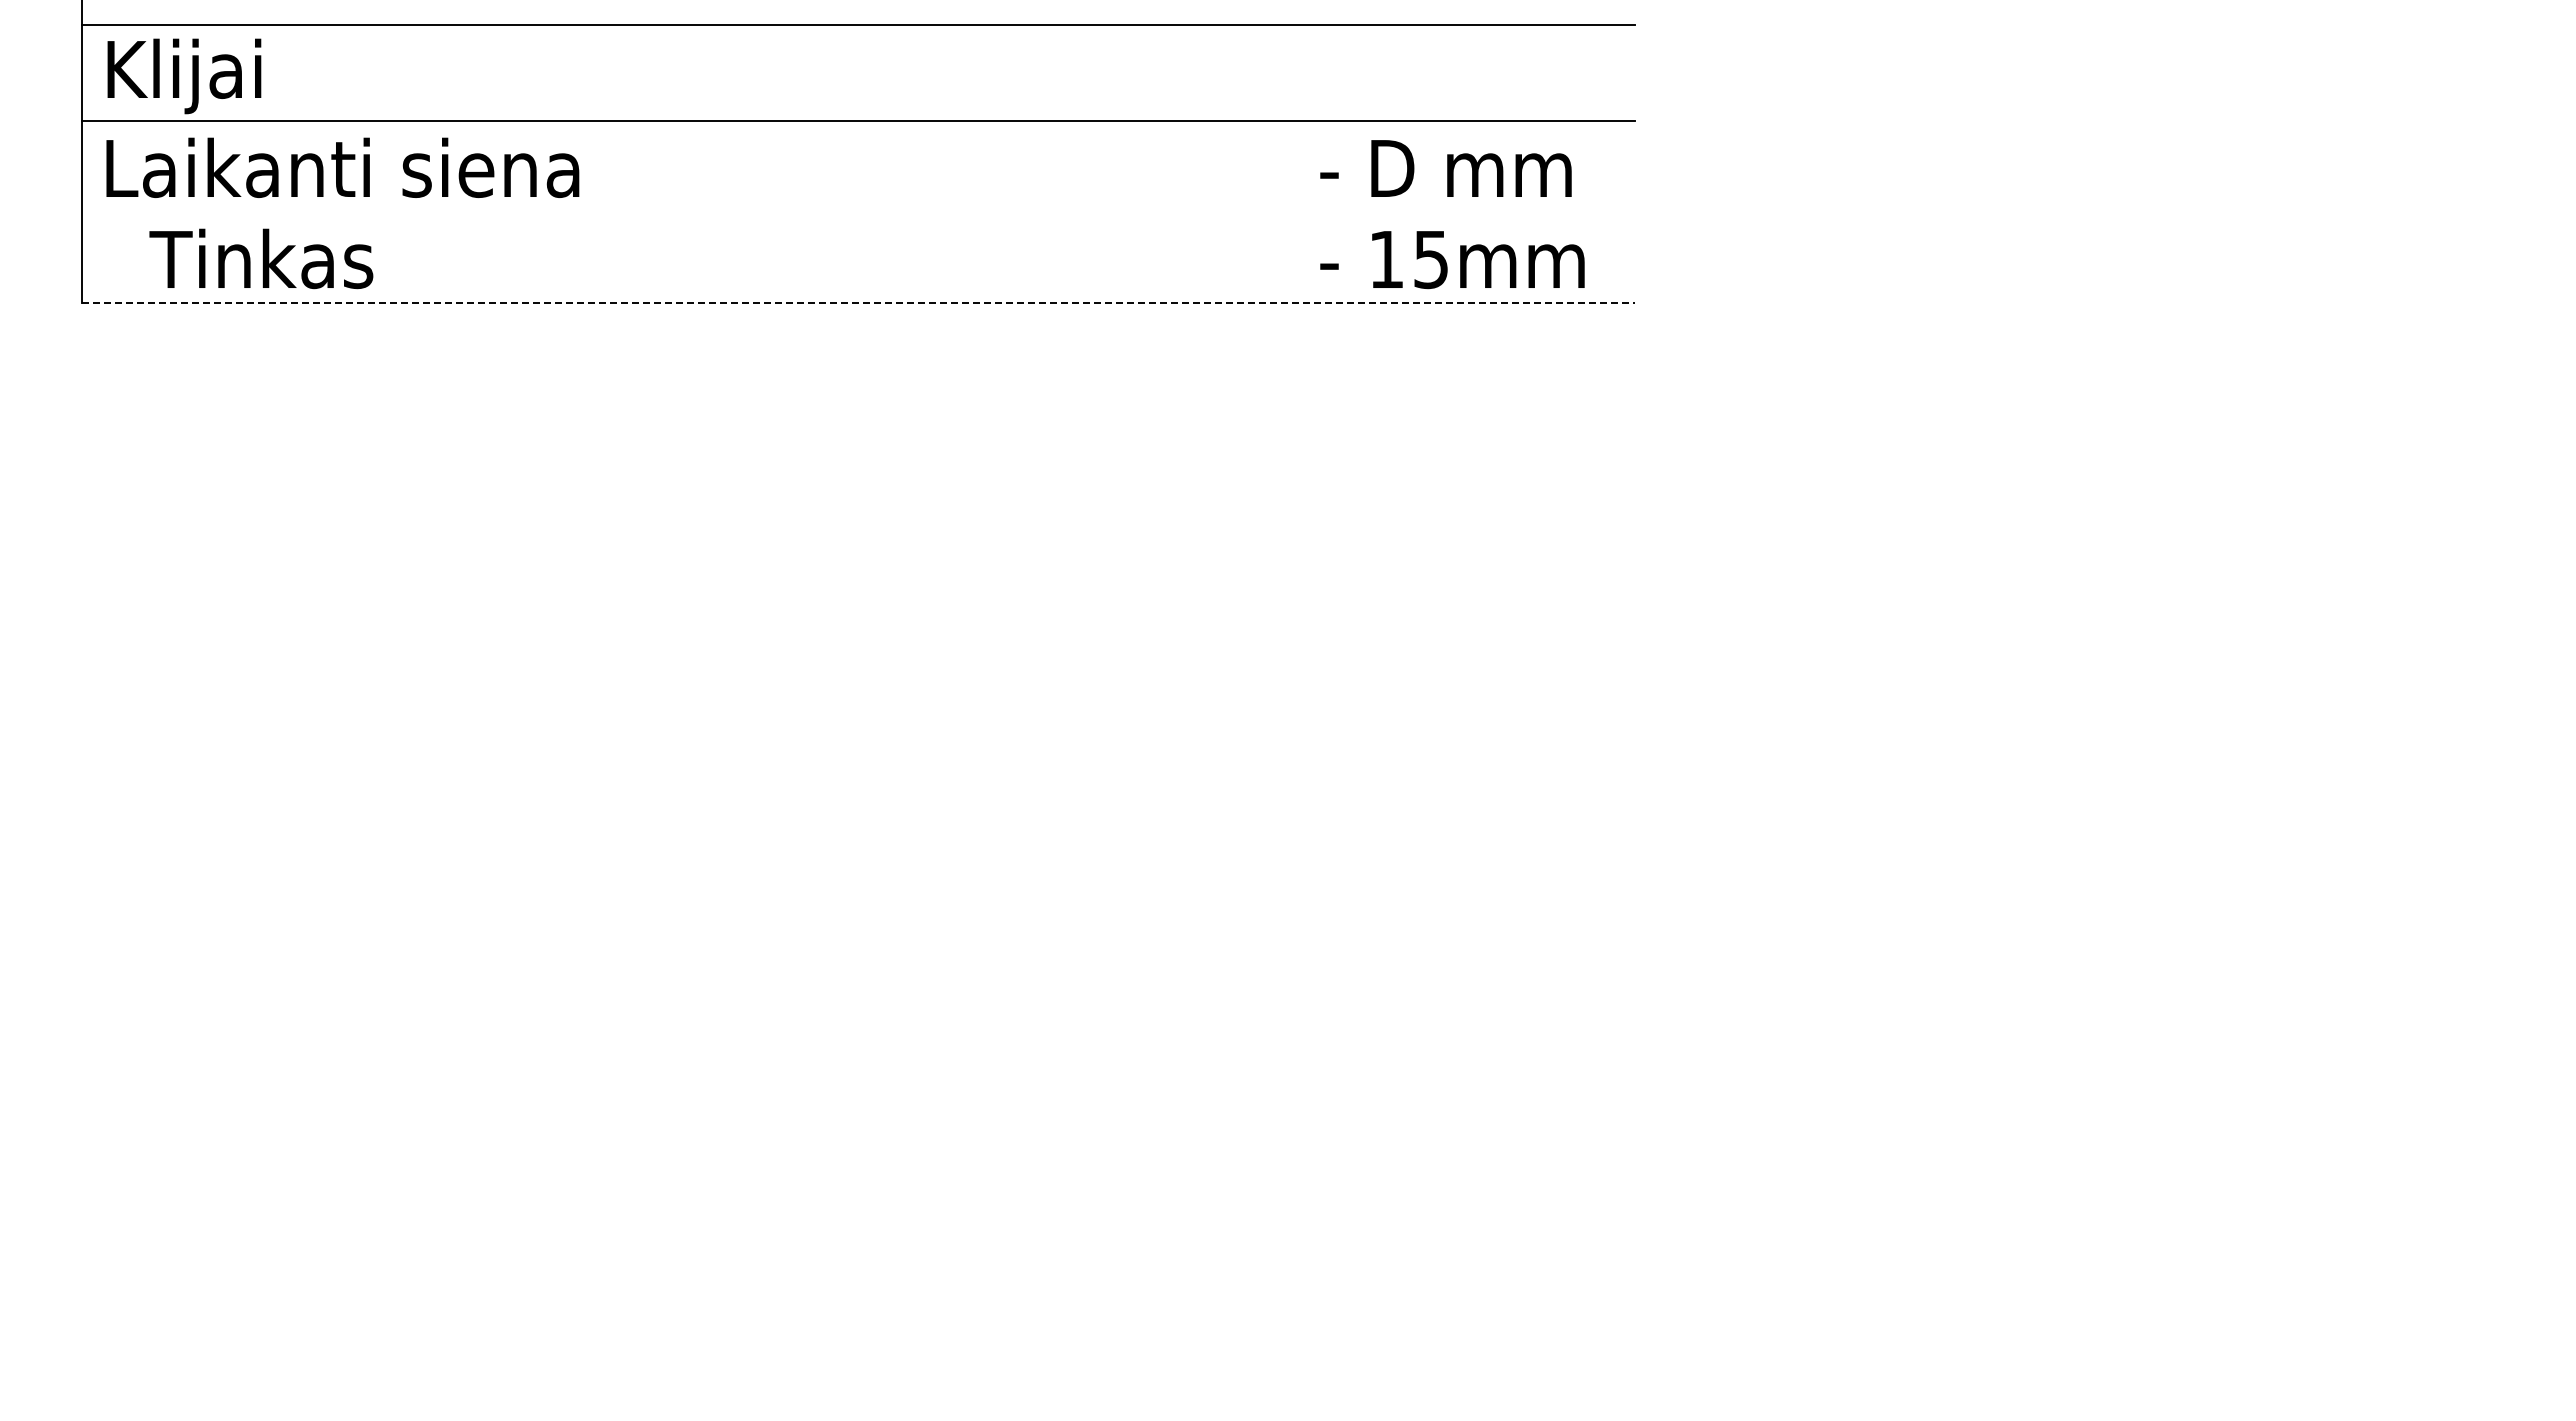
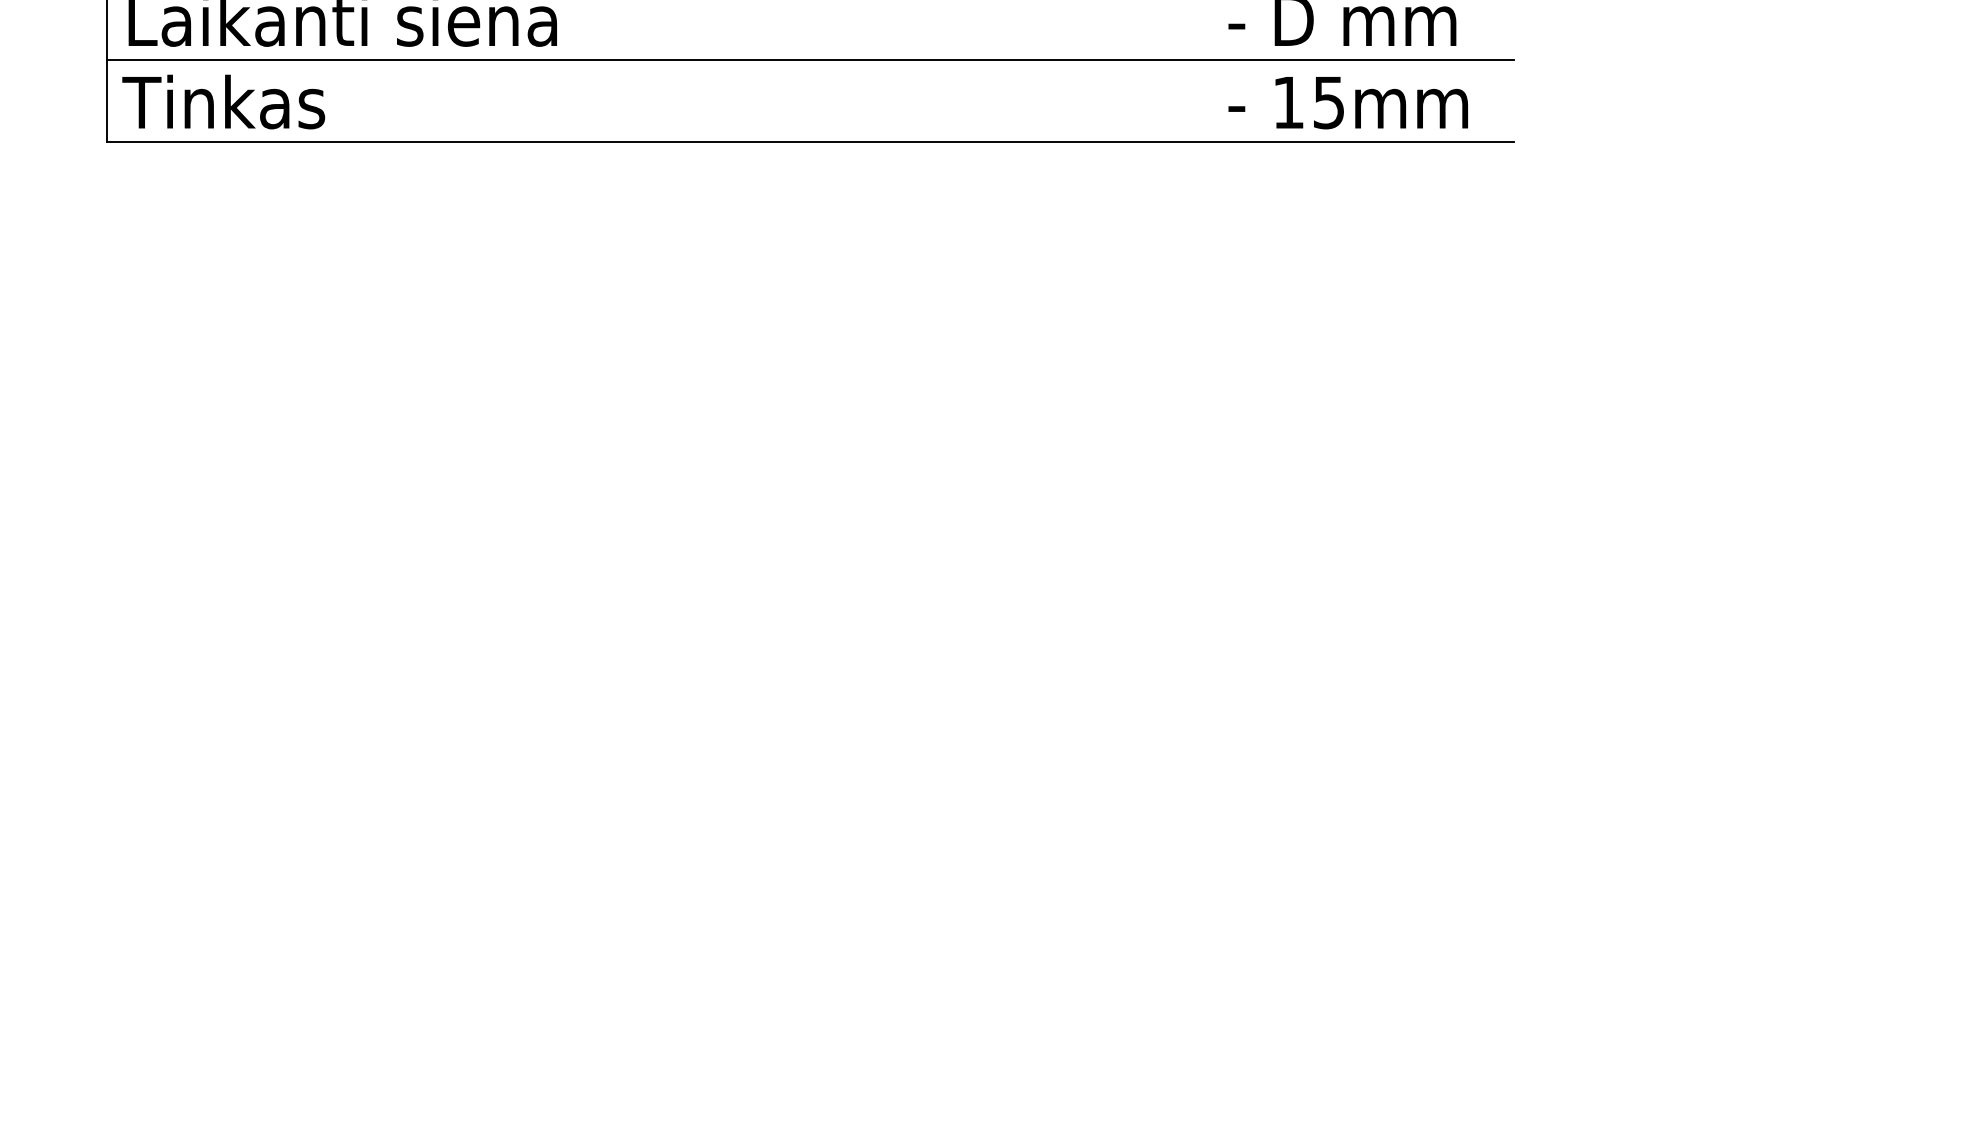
line: (858, 212) -> (810, 60), added
text: (261, 258) -> (223, 101), moved
line: (858, 303) -> (810, 142), dashed -> solid

